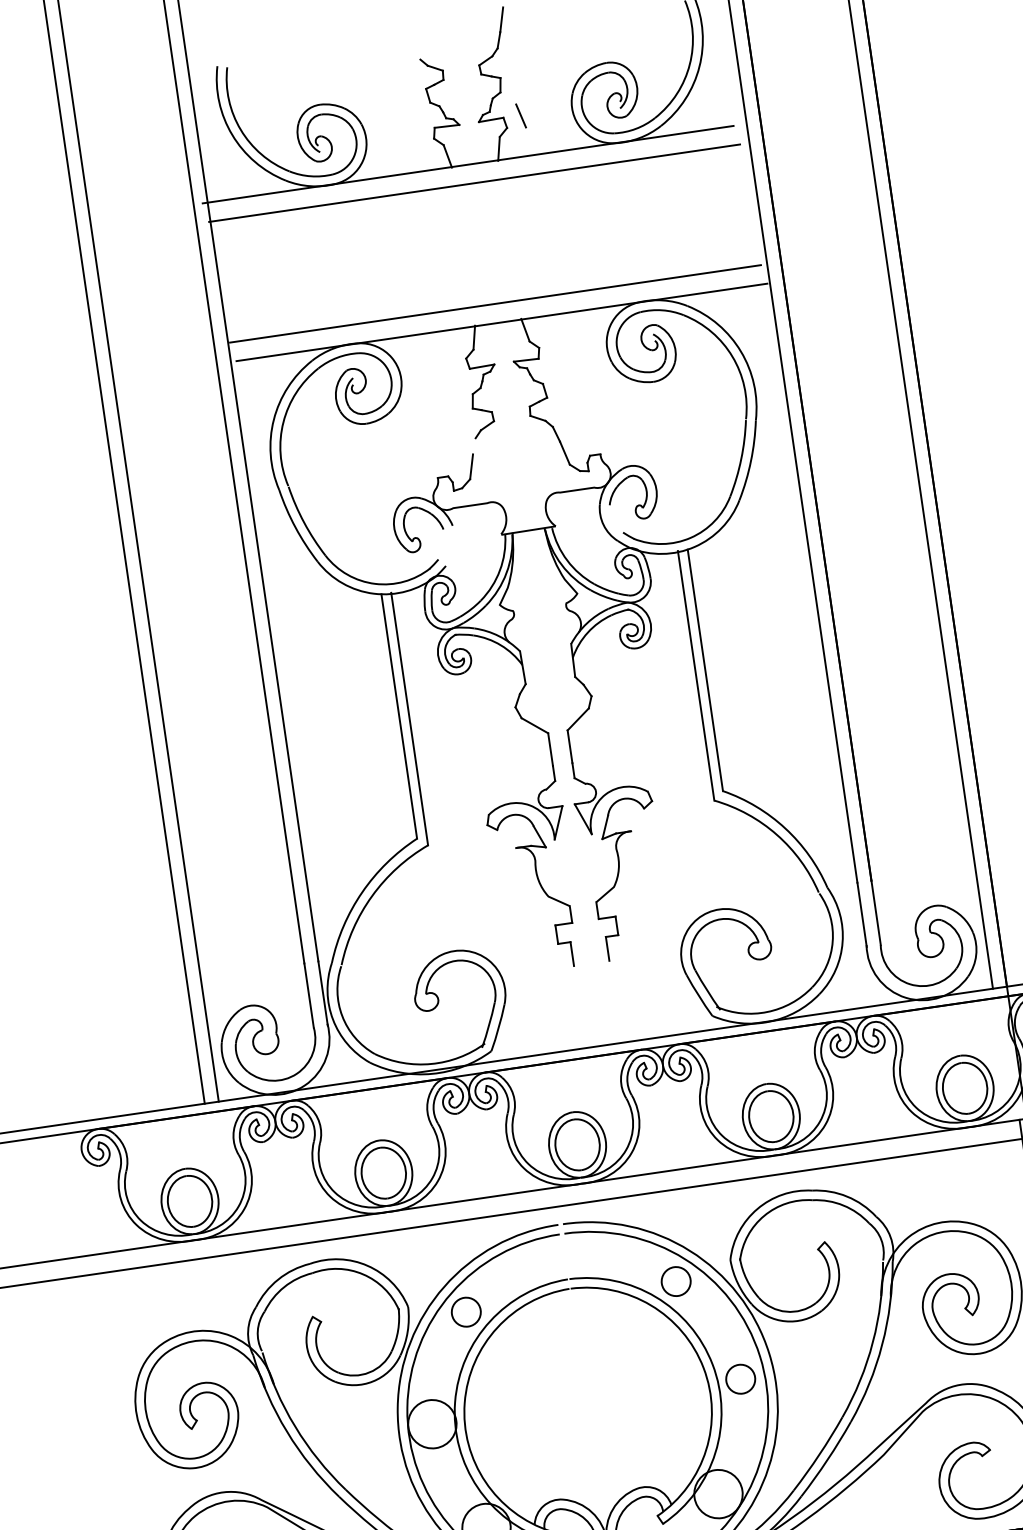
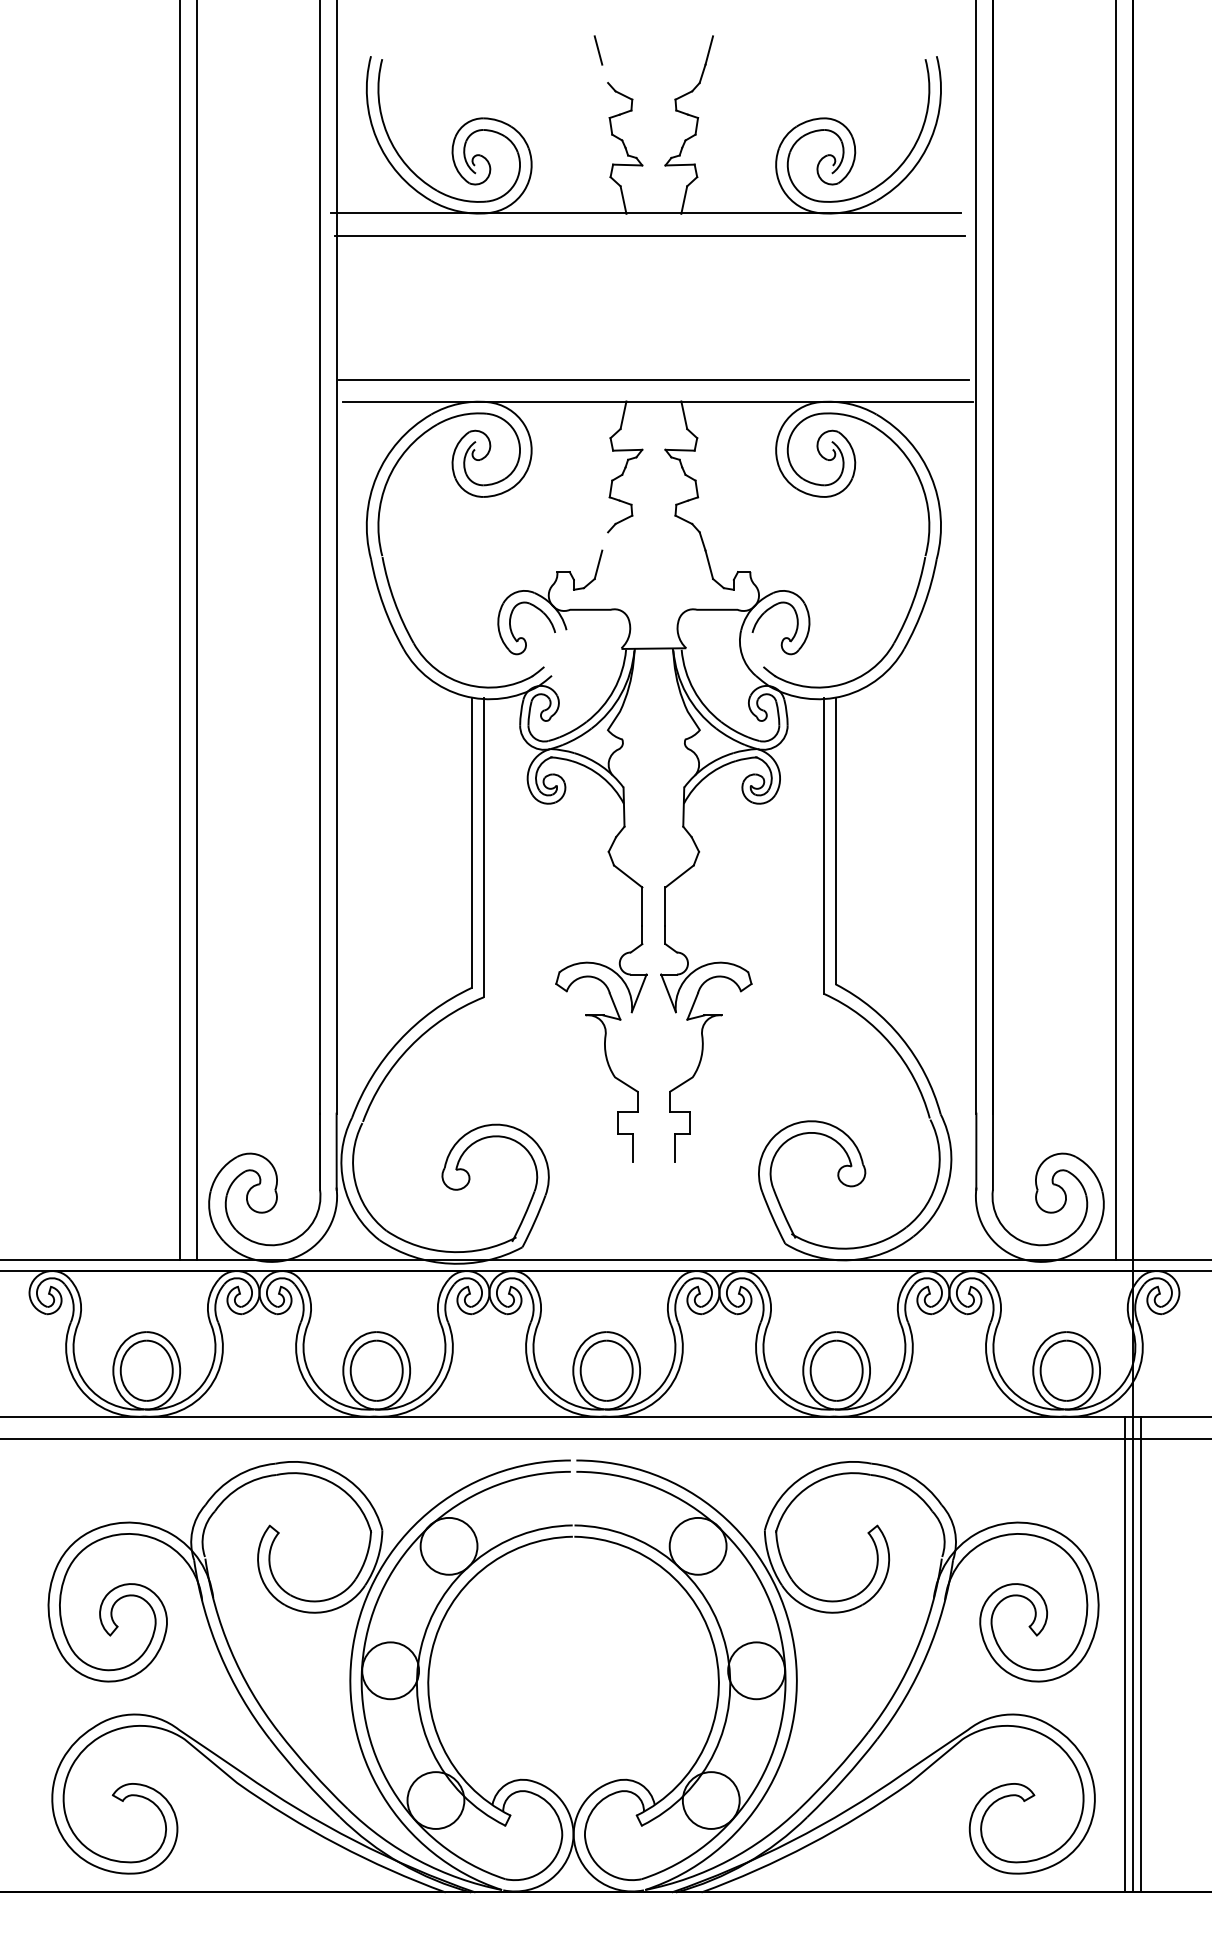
line: (521, 115) -> (598, 50), moved
circle: (675, 1280) -> (697, 1545), size x1.67
circle: (465, 1311) -> (448, 1545), size x1.67
circle: (740, 1379) -> (756, 1670), size x1.67

